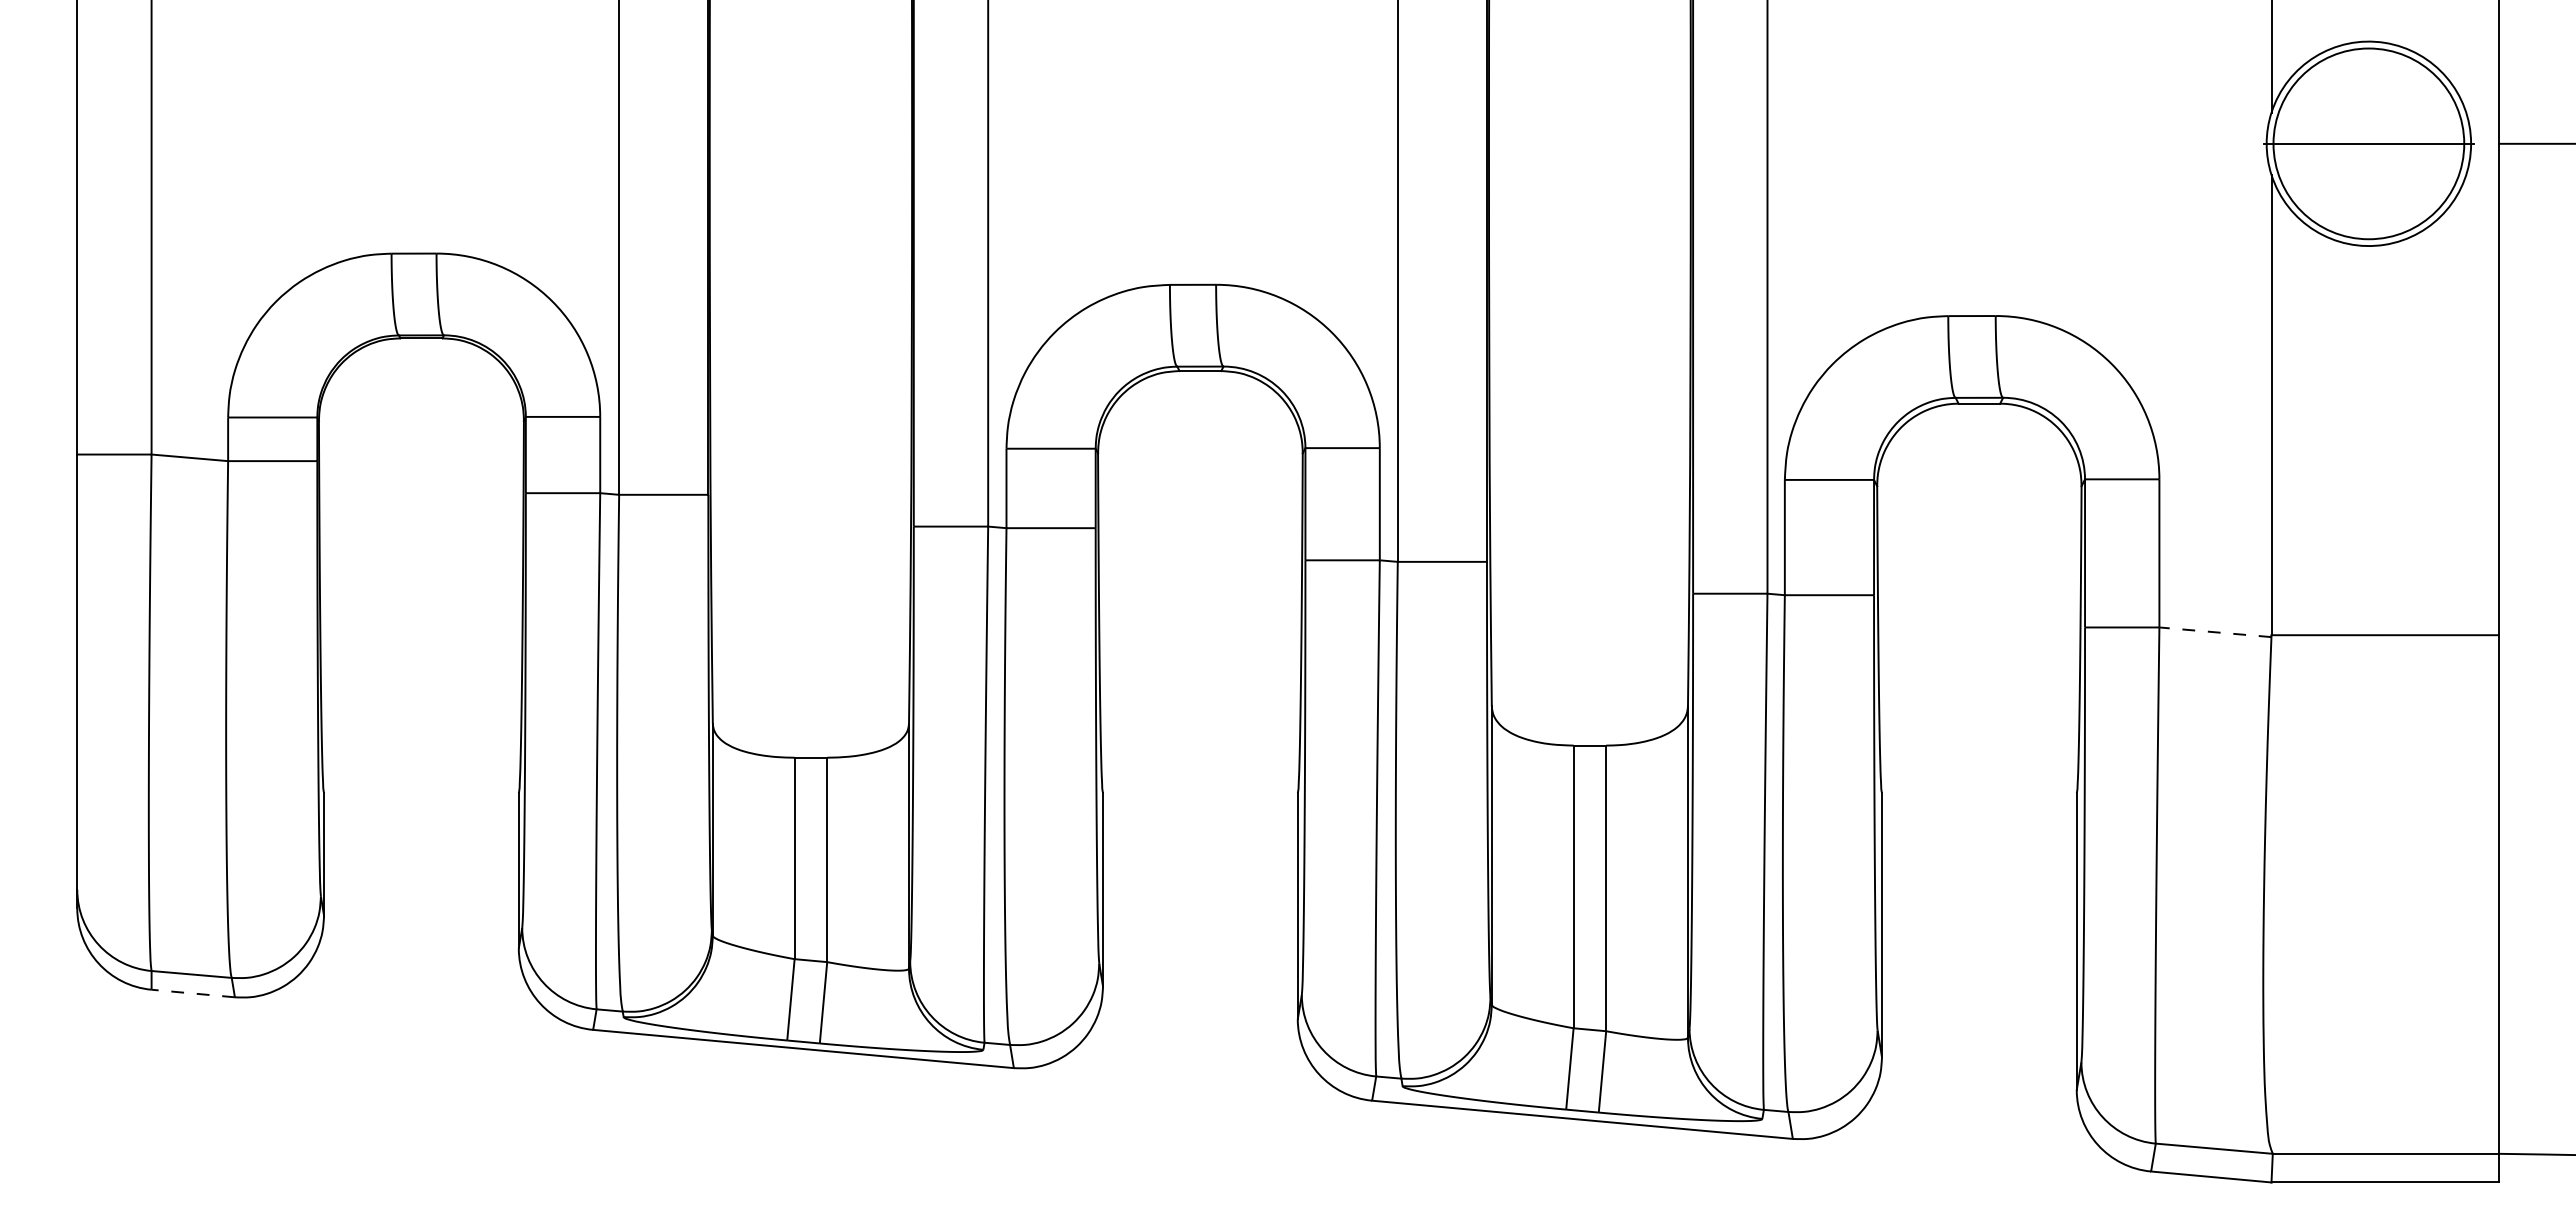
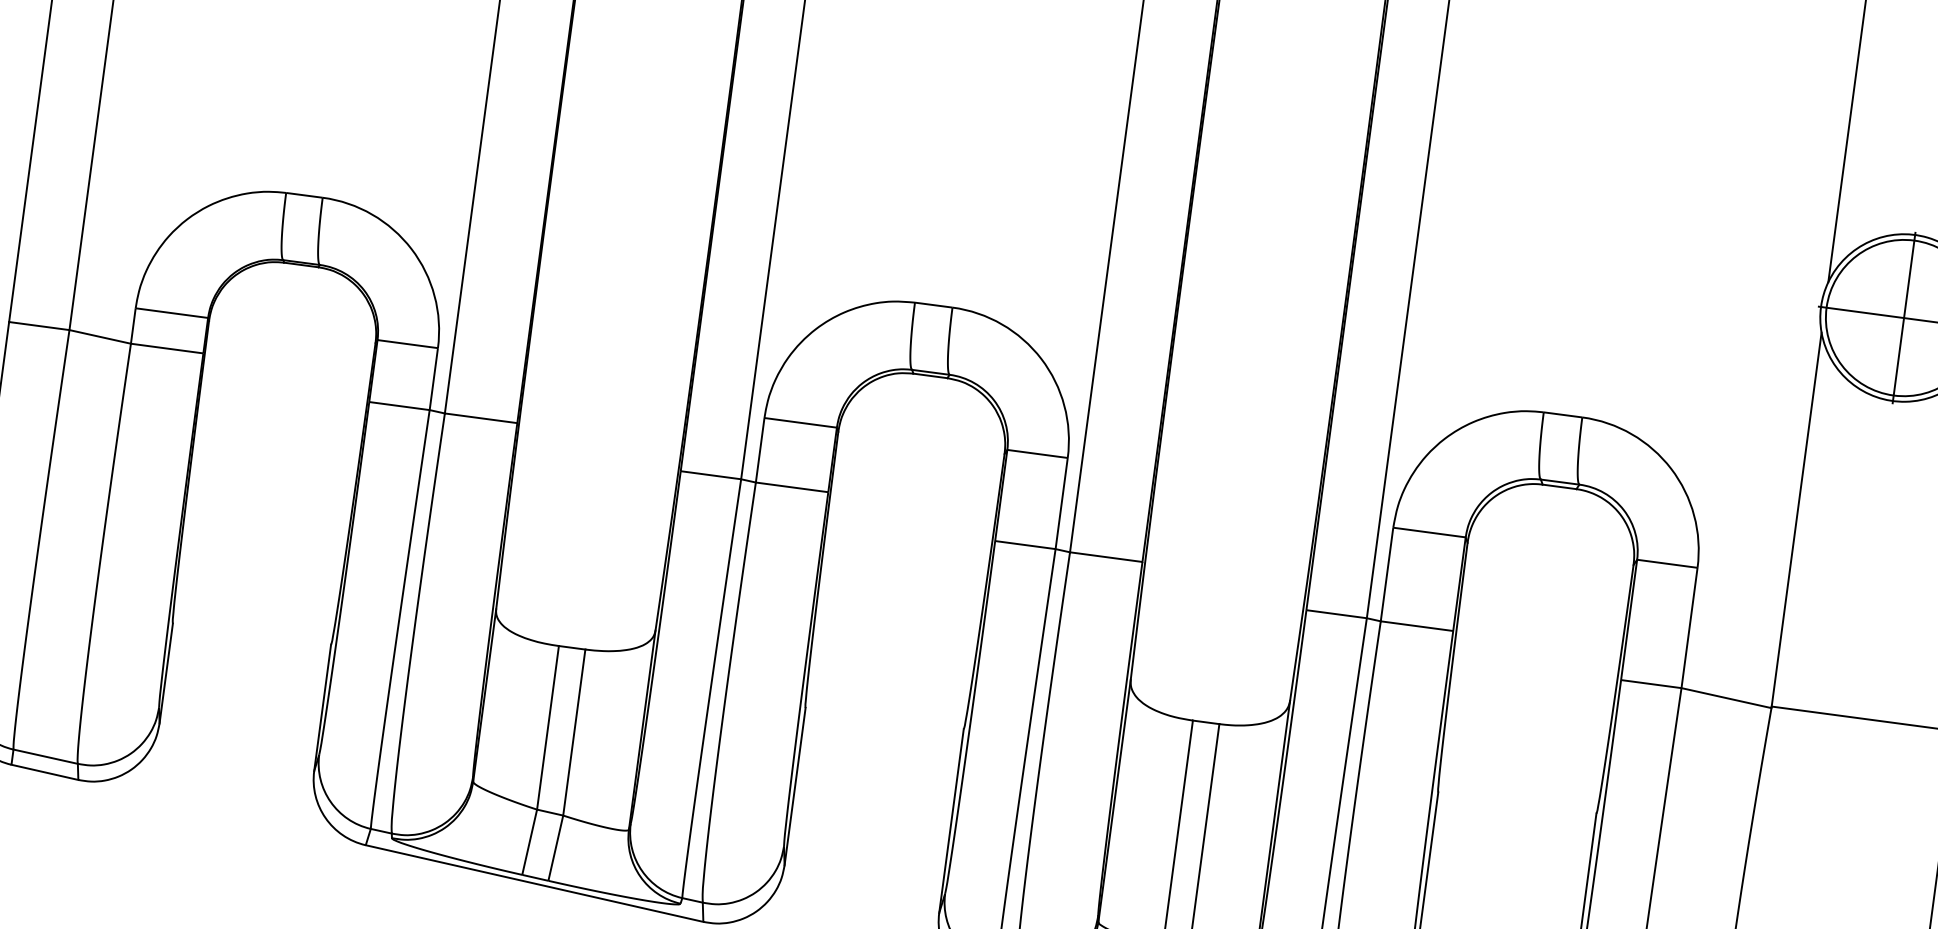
line: (2368, 143) -> (1903, 317), added
line: (2214, 632) -> (1725, 698), dashed -> solid
line: (193, 993) -> (45, 772), dashed -> solid

